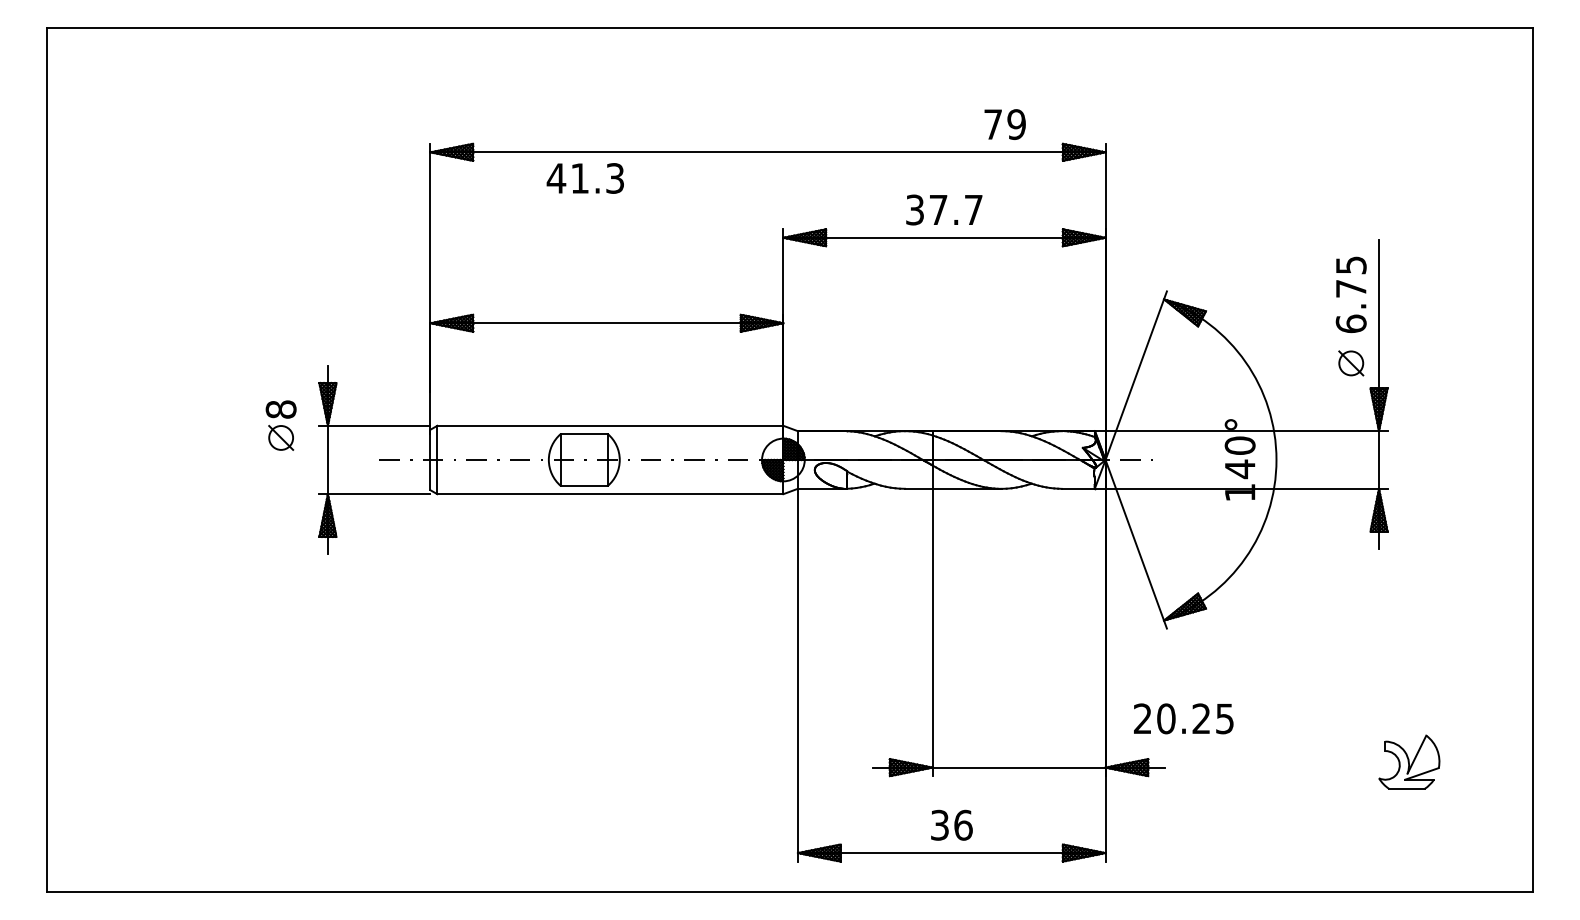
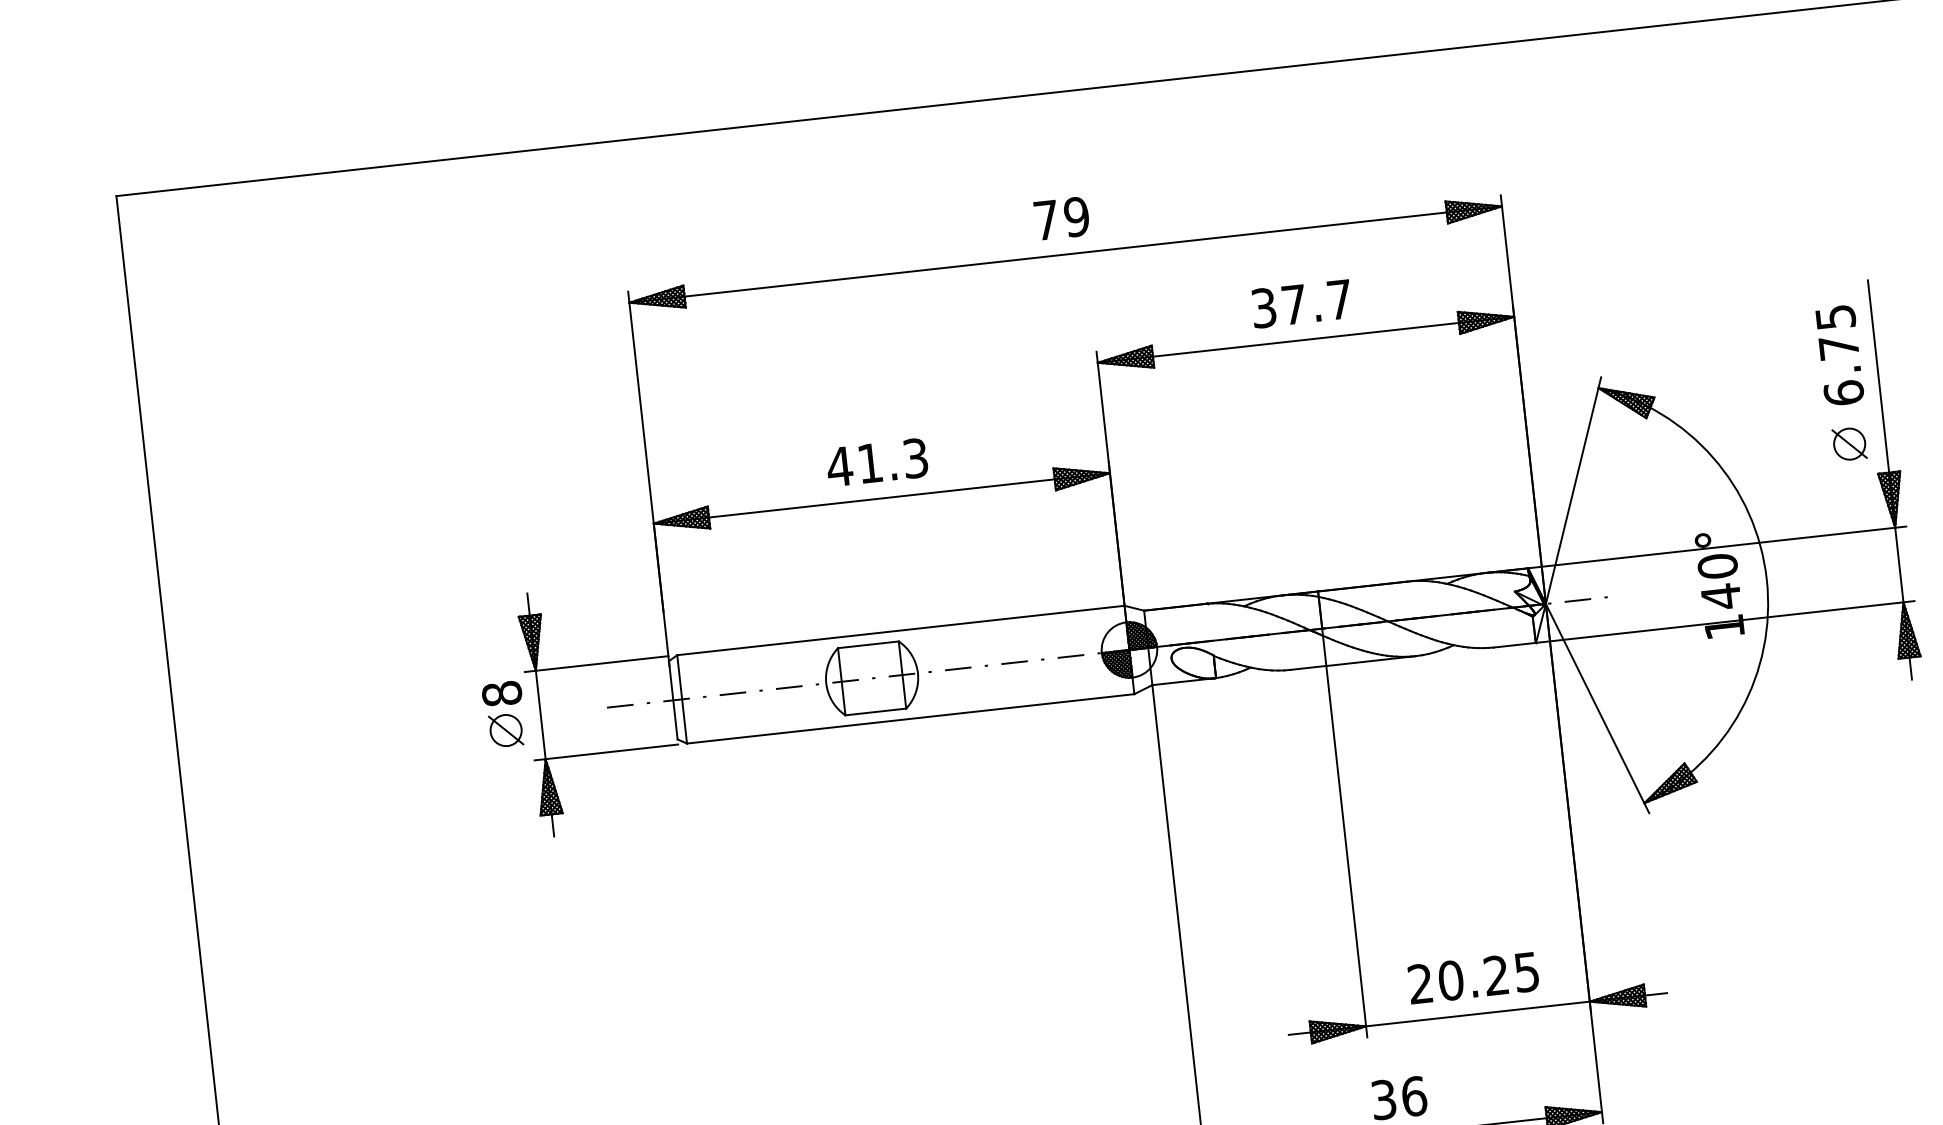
text: (1004, 124) -> (1061, 218), moved
text: (584, 178) -> (876, 462), moved
part: (280, 425) -> (503, 714), moved
text: (1183, 718) -> (1473, 977), moved

